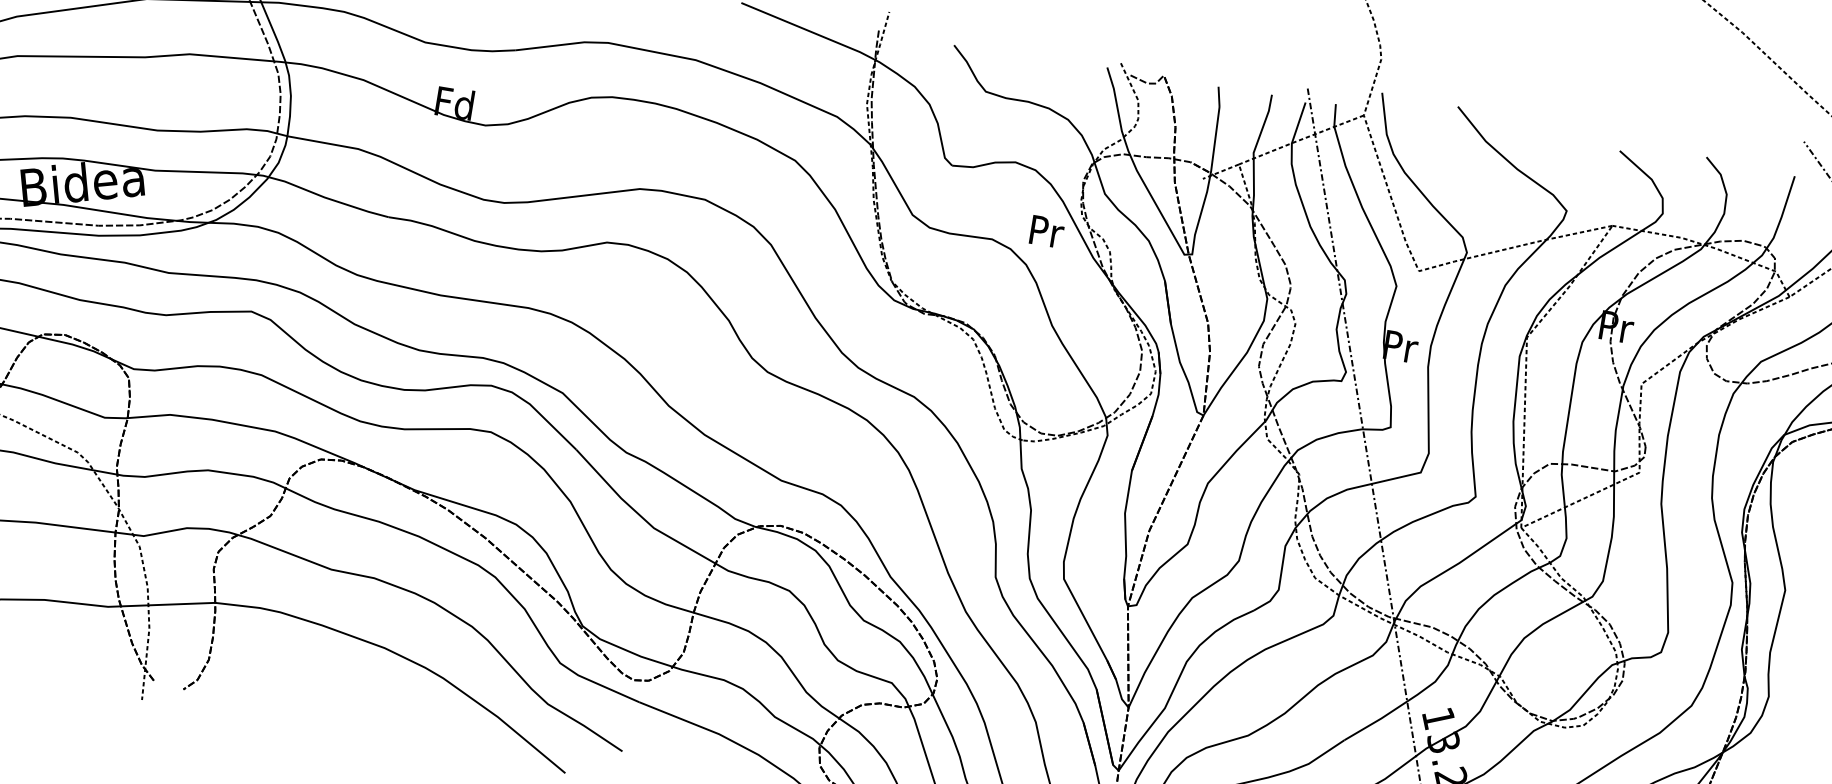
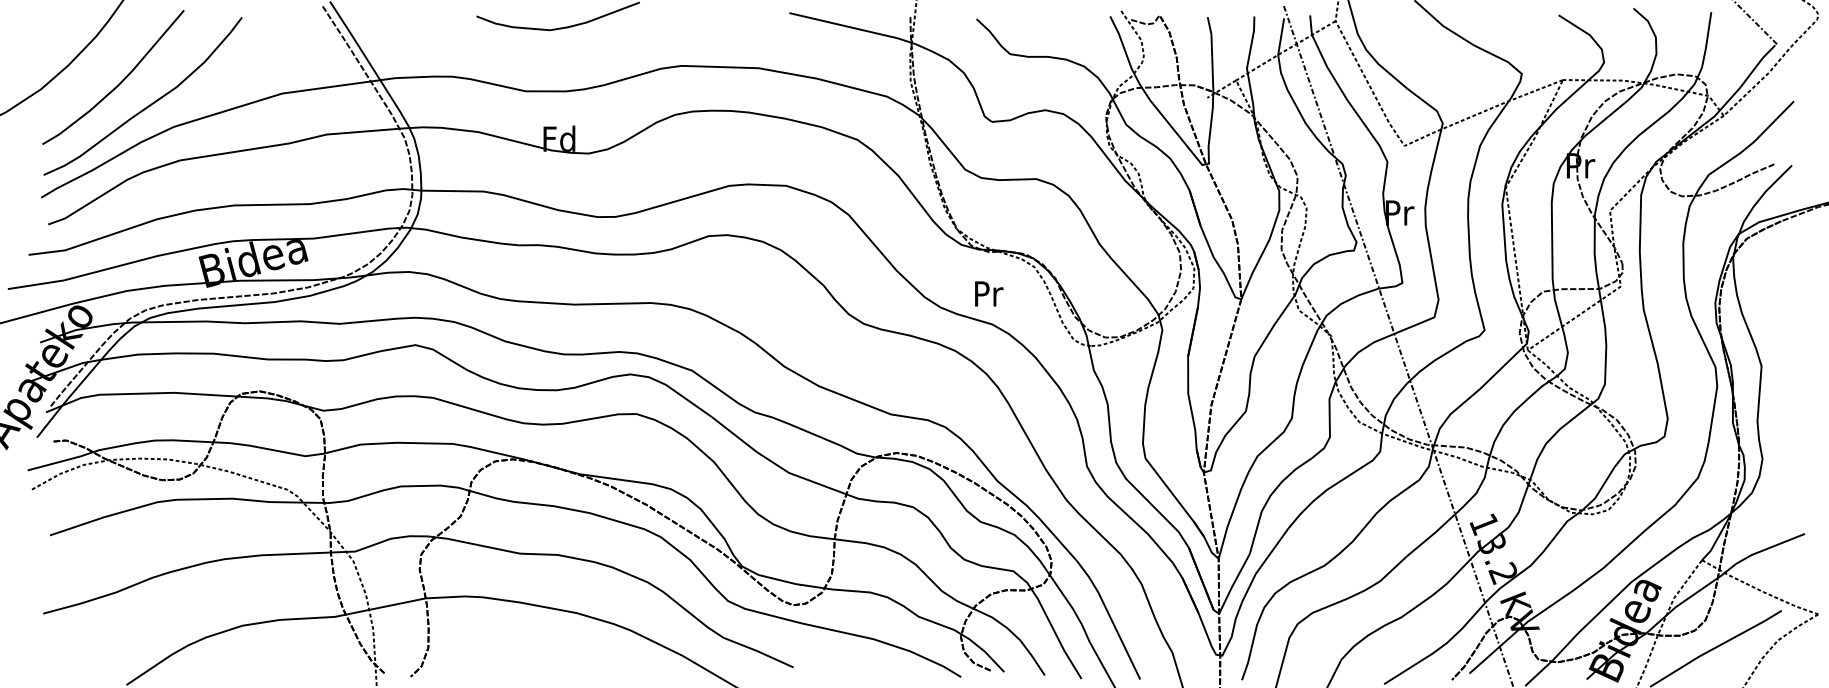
text: (1047, 231) -> (989, 293), moved

